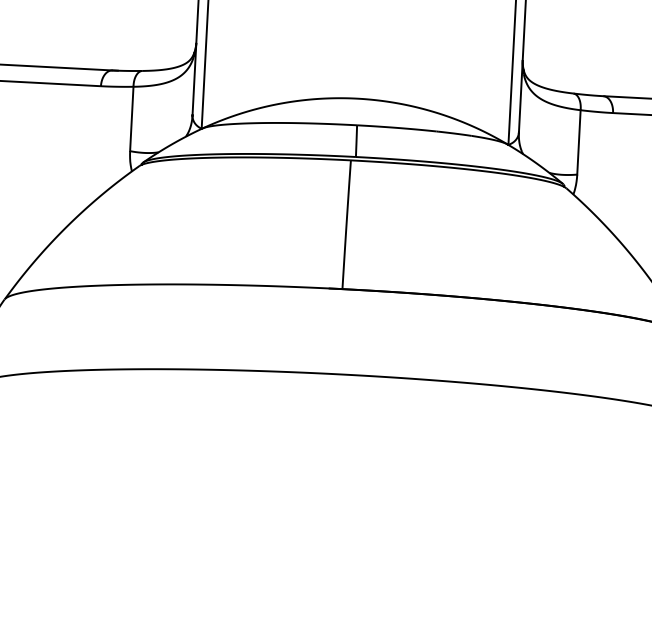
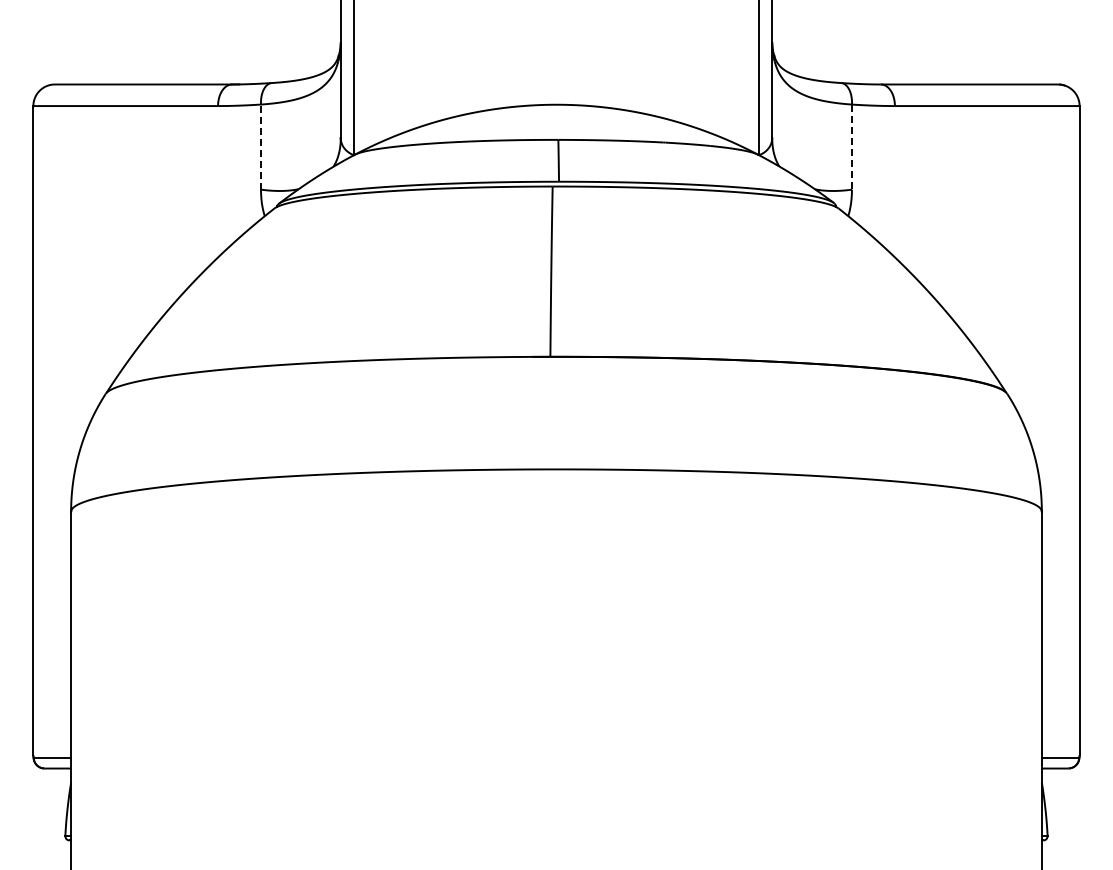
line: (131, 119) -> (260, 147), solid -> dashed
line: (578, 142) -> (851, 147), solid -> dashed

